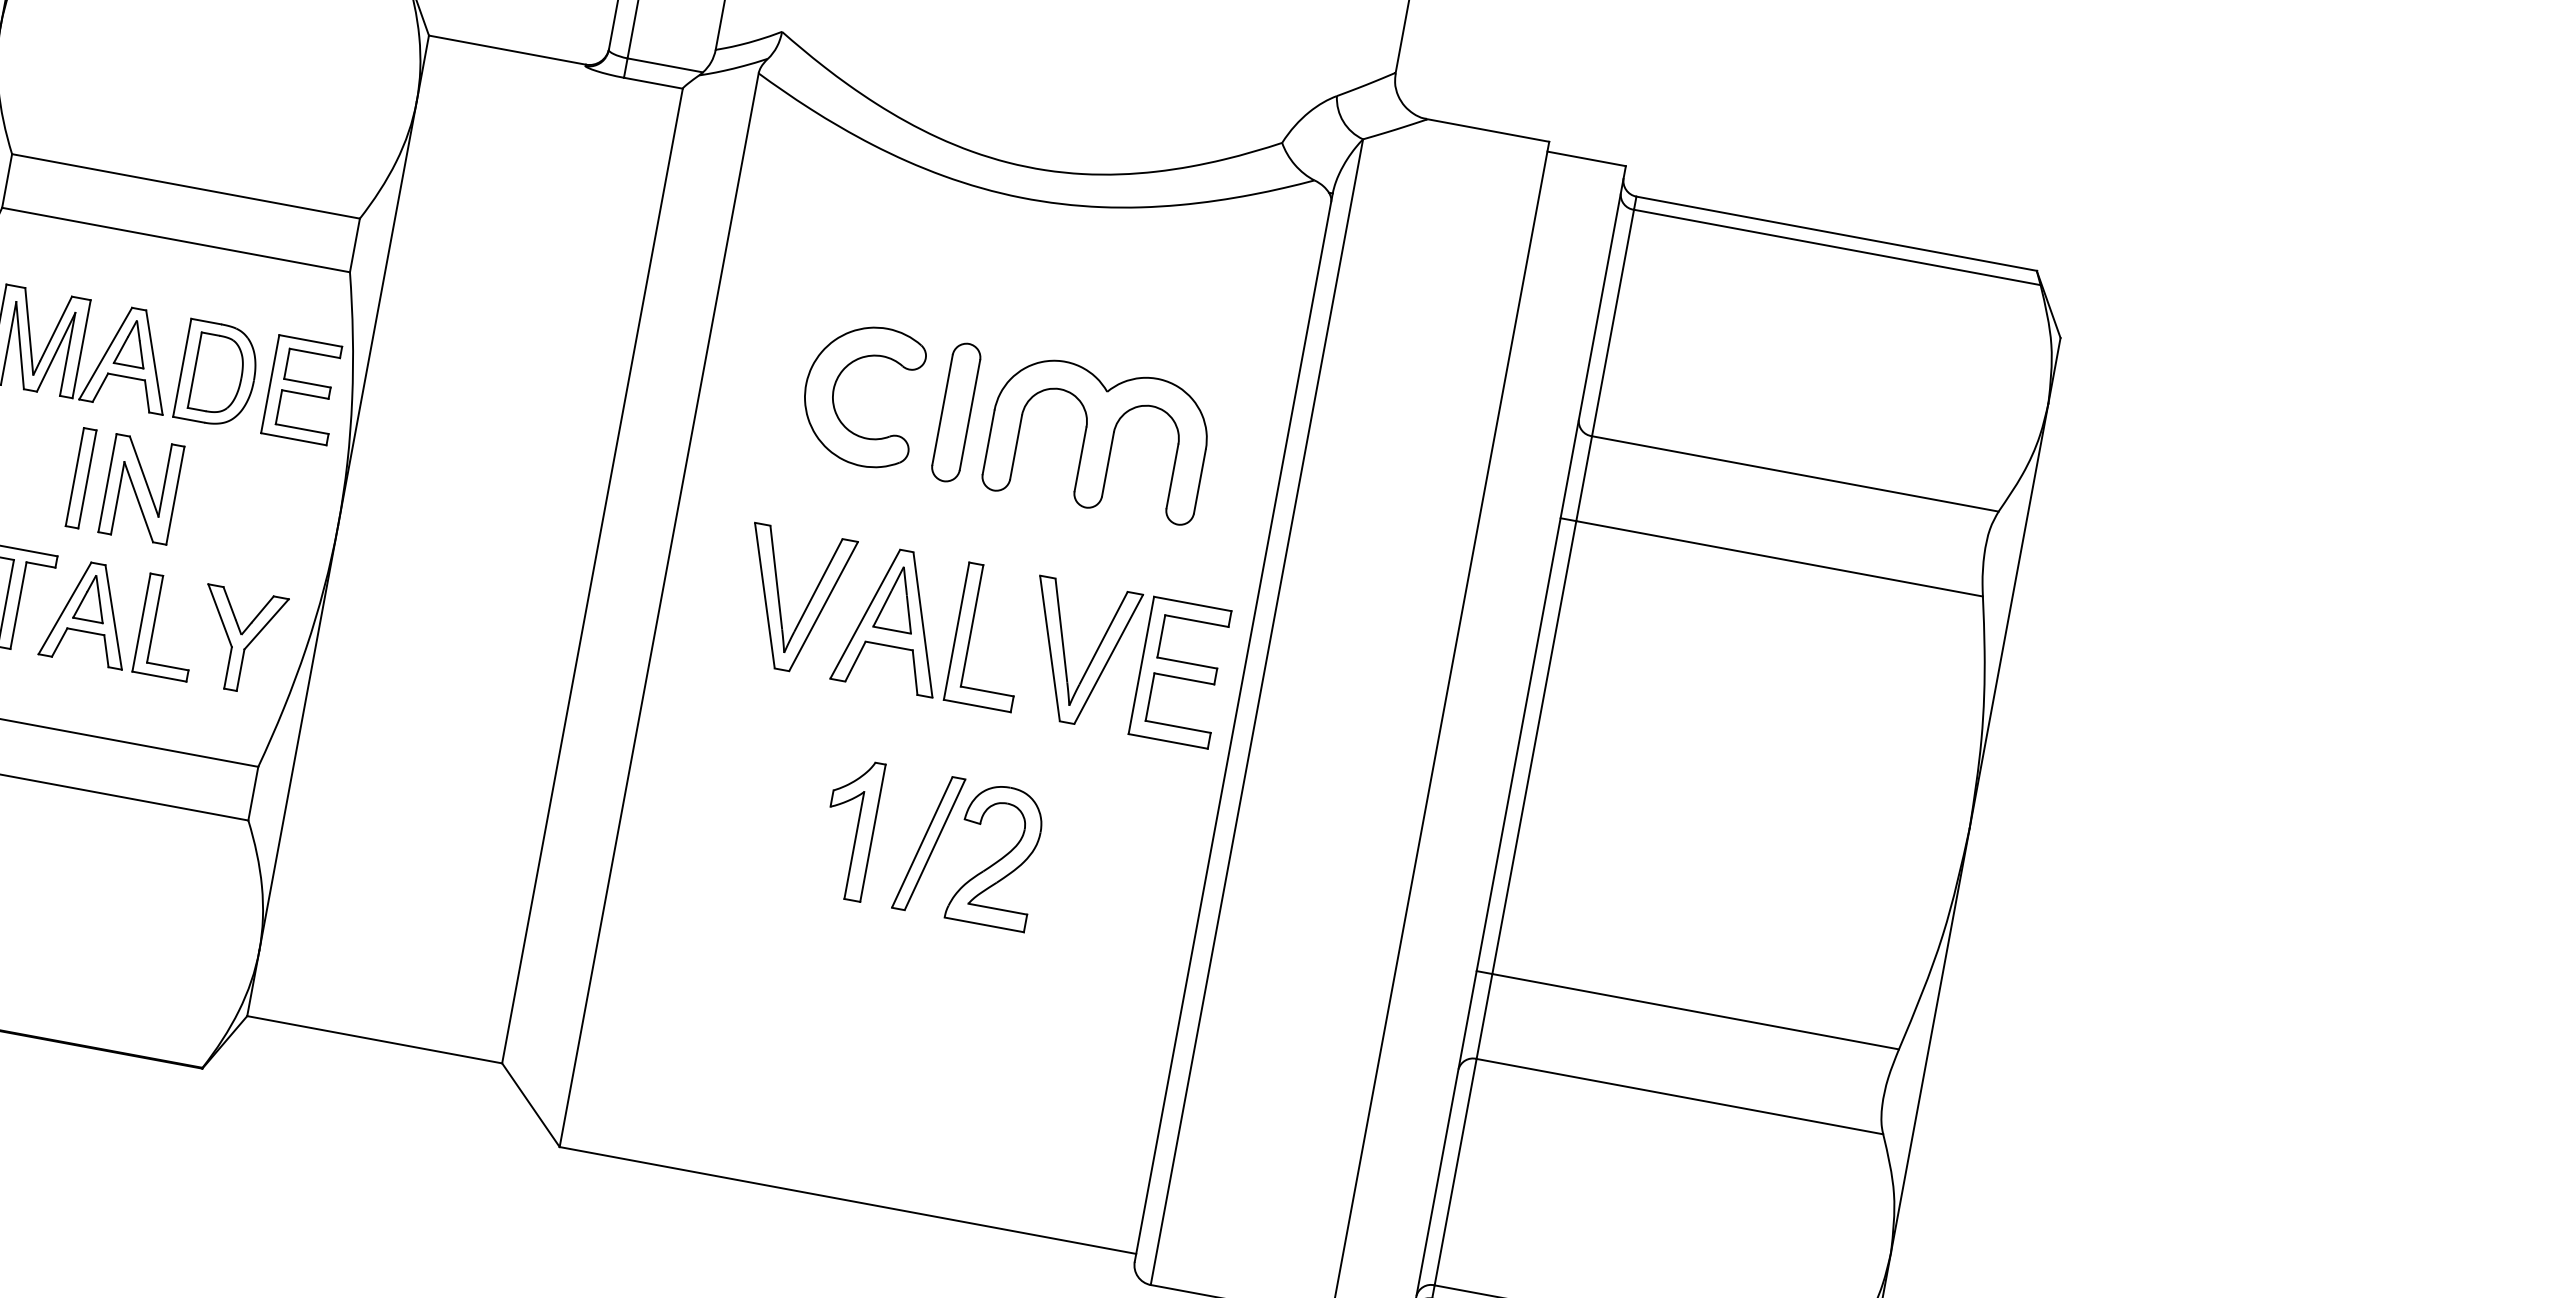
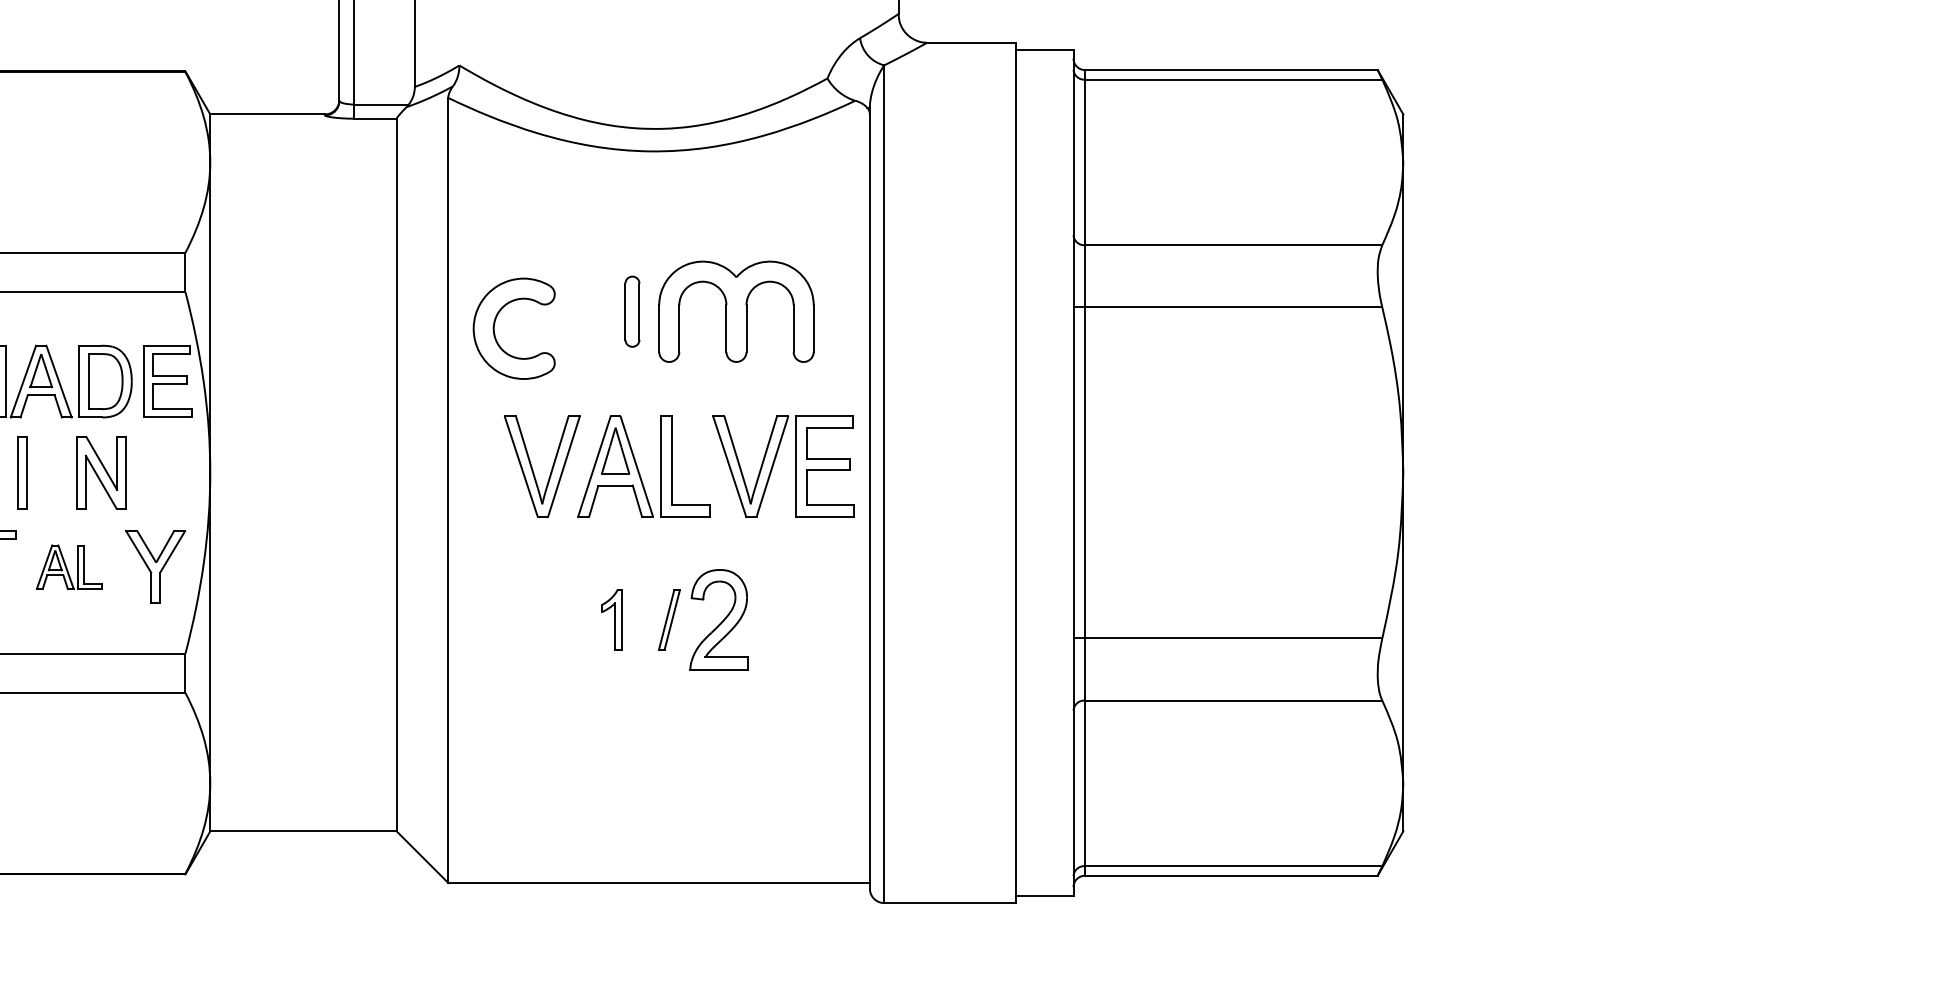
part: (837, 382) -> (495, 323), moved
part: (956, 412) -> (632, 311), size x0.7
part: (141, 488) -> (101, 472), moved
part: (121, 618) -> (69, 566), size x0.6
part: (849, 828) -> (611, 619), size x0.6
part: (928, 842) -> (669, 619), size x0.6

